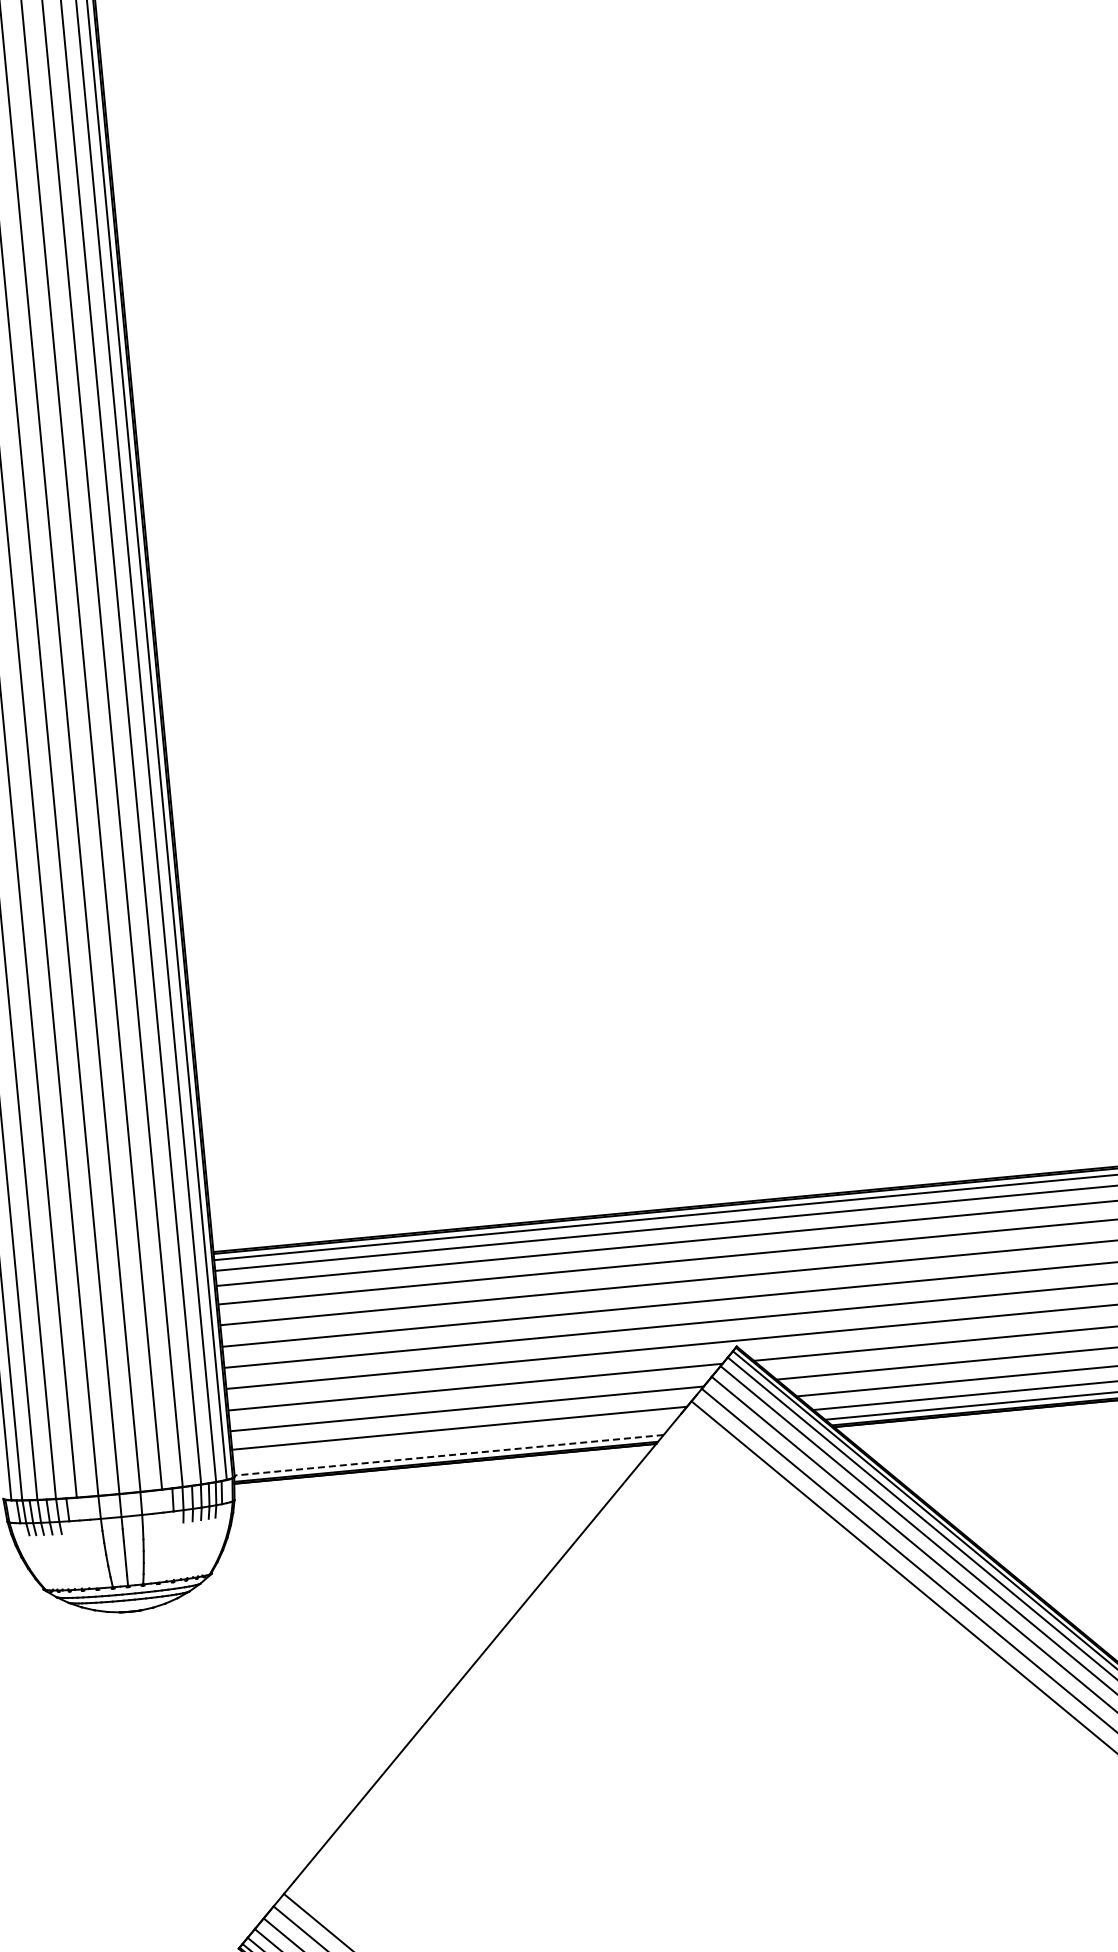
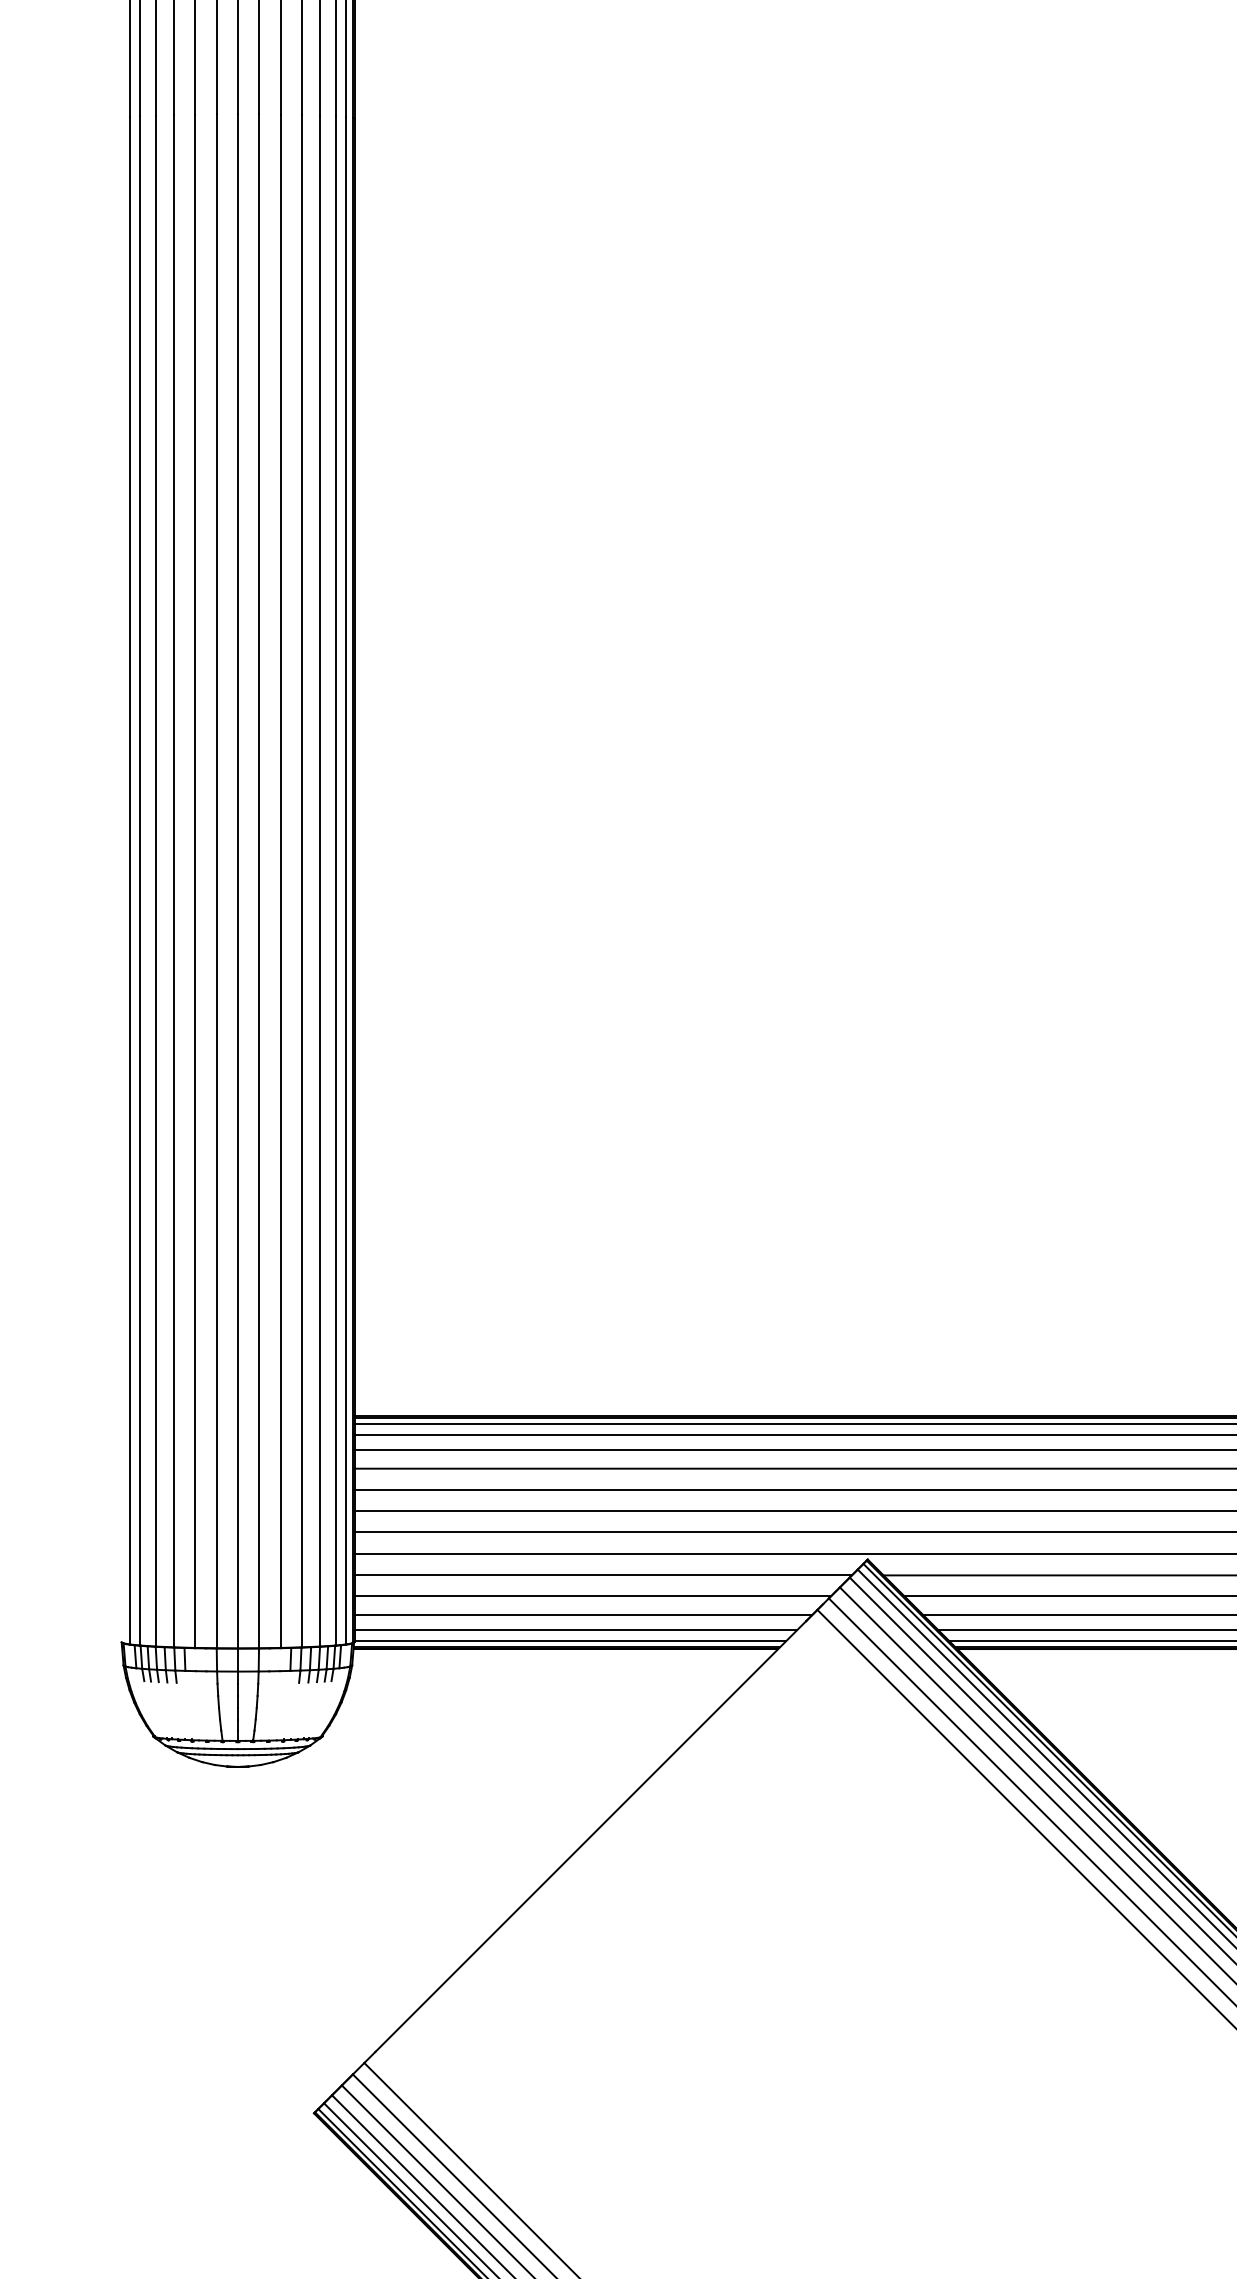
line: (453, 1444) -> (575, 1630), added
line: (449, 1454) -> (570, 1640), dashed -> solid

